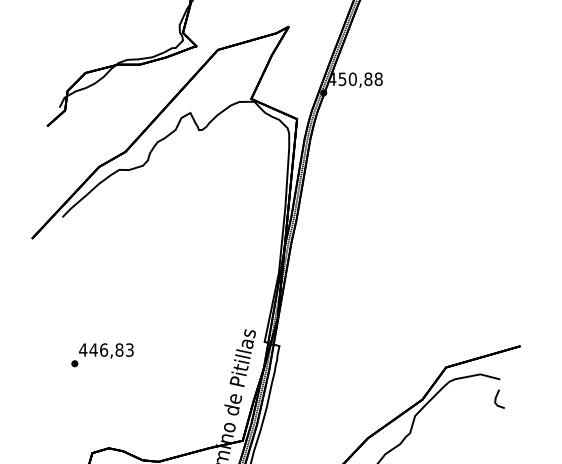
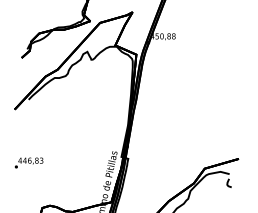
text: (101, 354) -> (28, 162), moved

